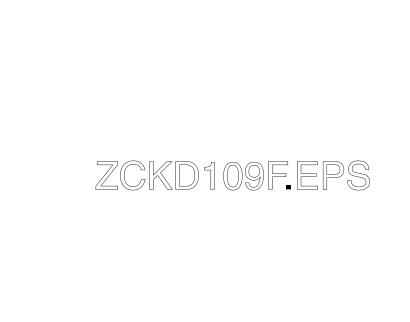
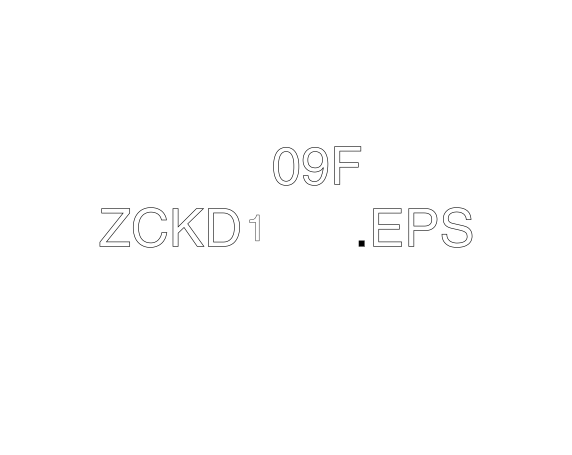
part: (209, 175) -> (254, 227), size x0.7
part: (255, 175) -> (317, 165), moved

